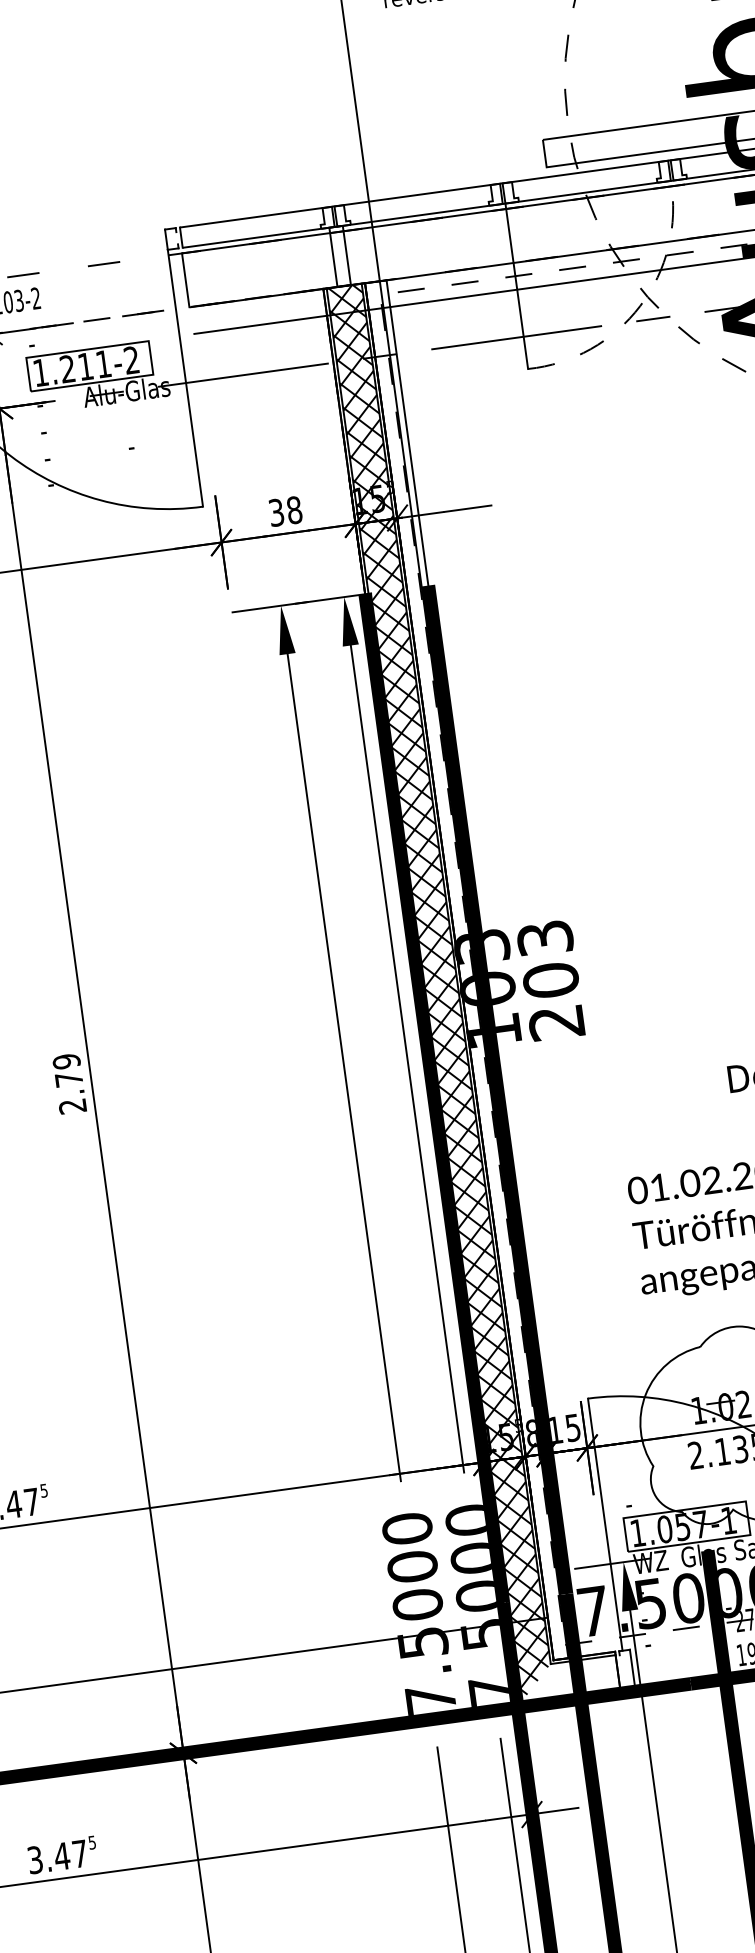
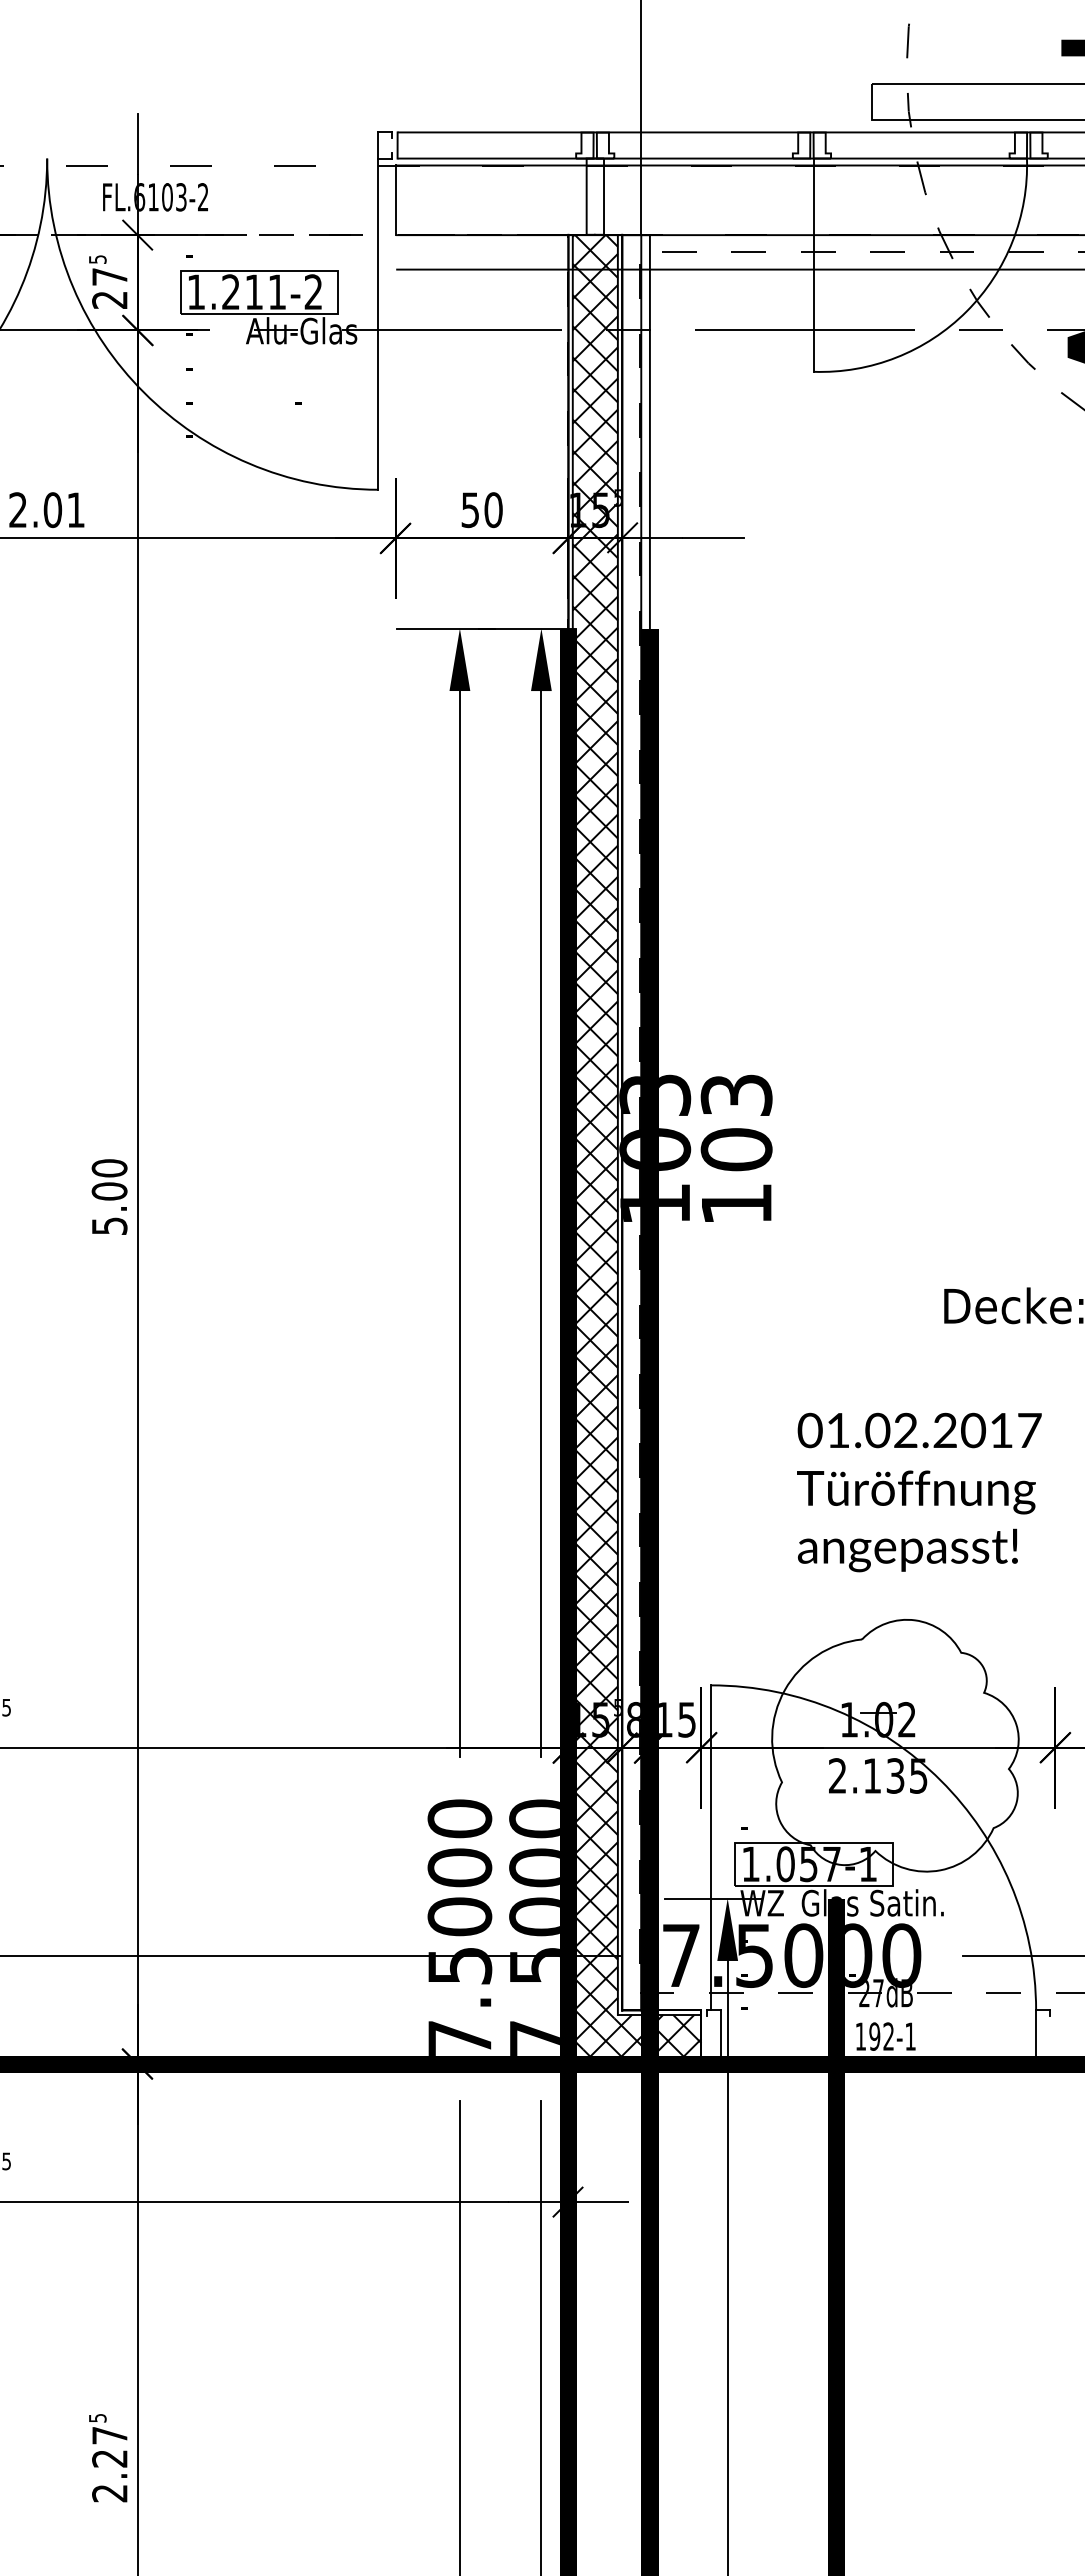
arc: (640, 305) -> (966, 311), dashed -> solid
text: (285, 510) -> (482, 509), 38 -> 50
text: (555, 1023) -> (735, 1204), 203 -> 103
text: (69, 1083) -> (109, 1196), 2.79 -> 5.00
hatch: (572, 1678) -> (642, 2036), added

